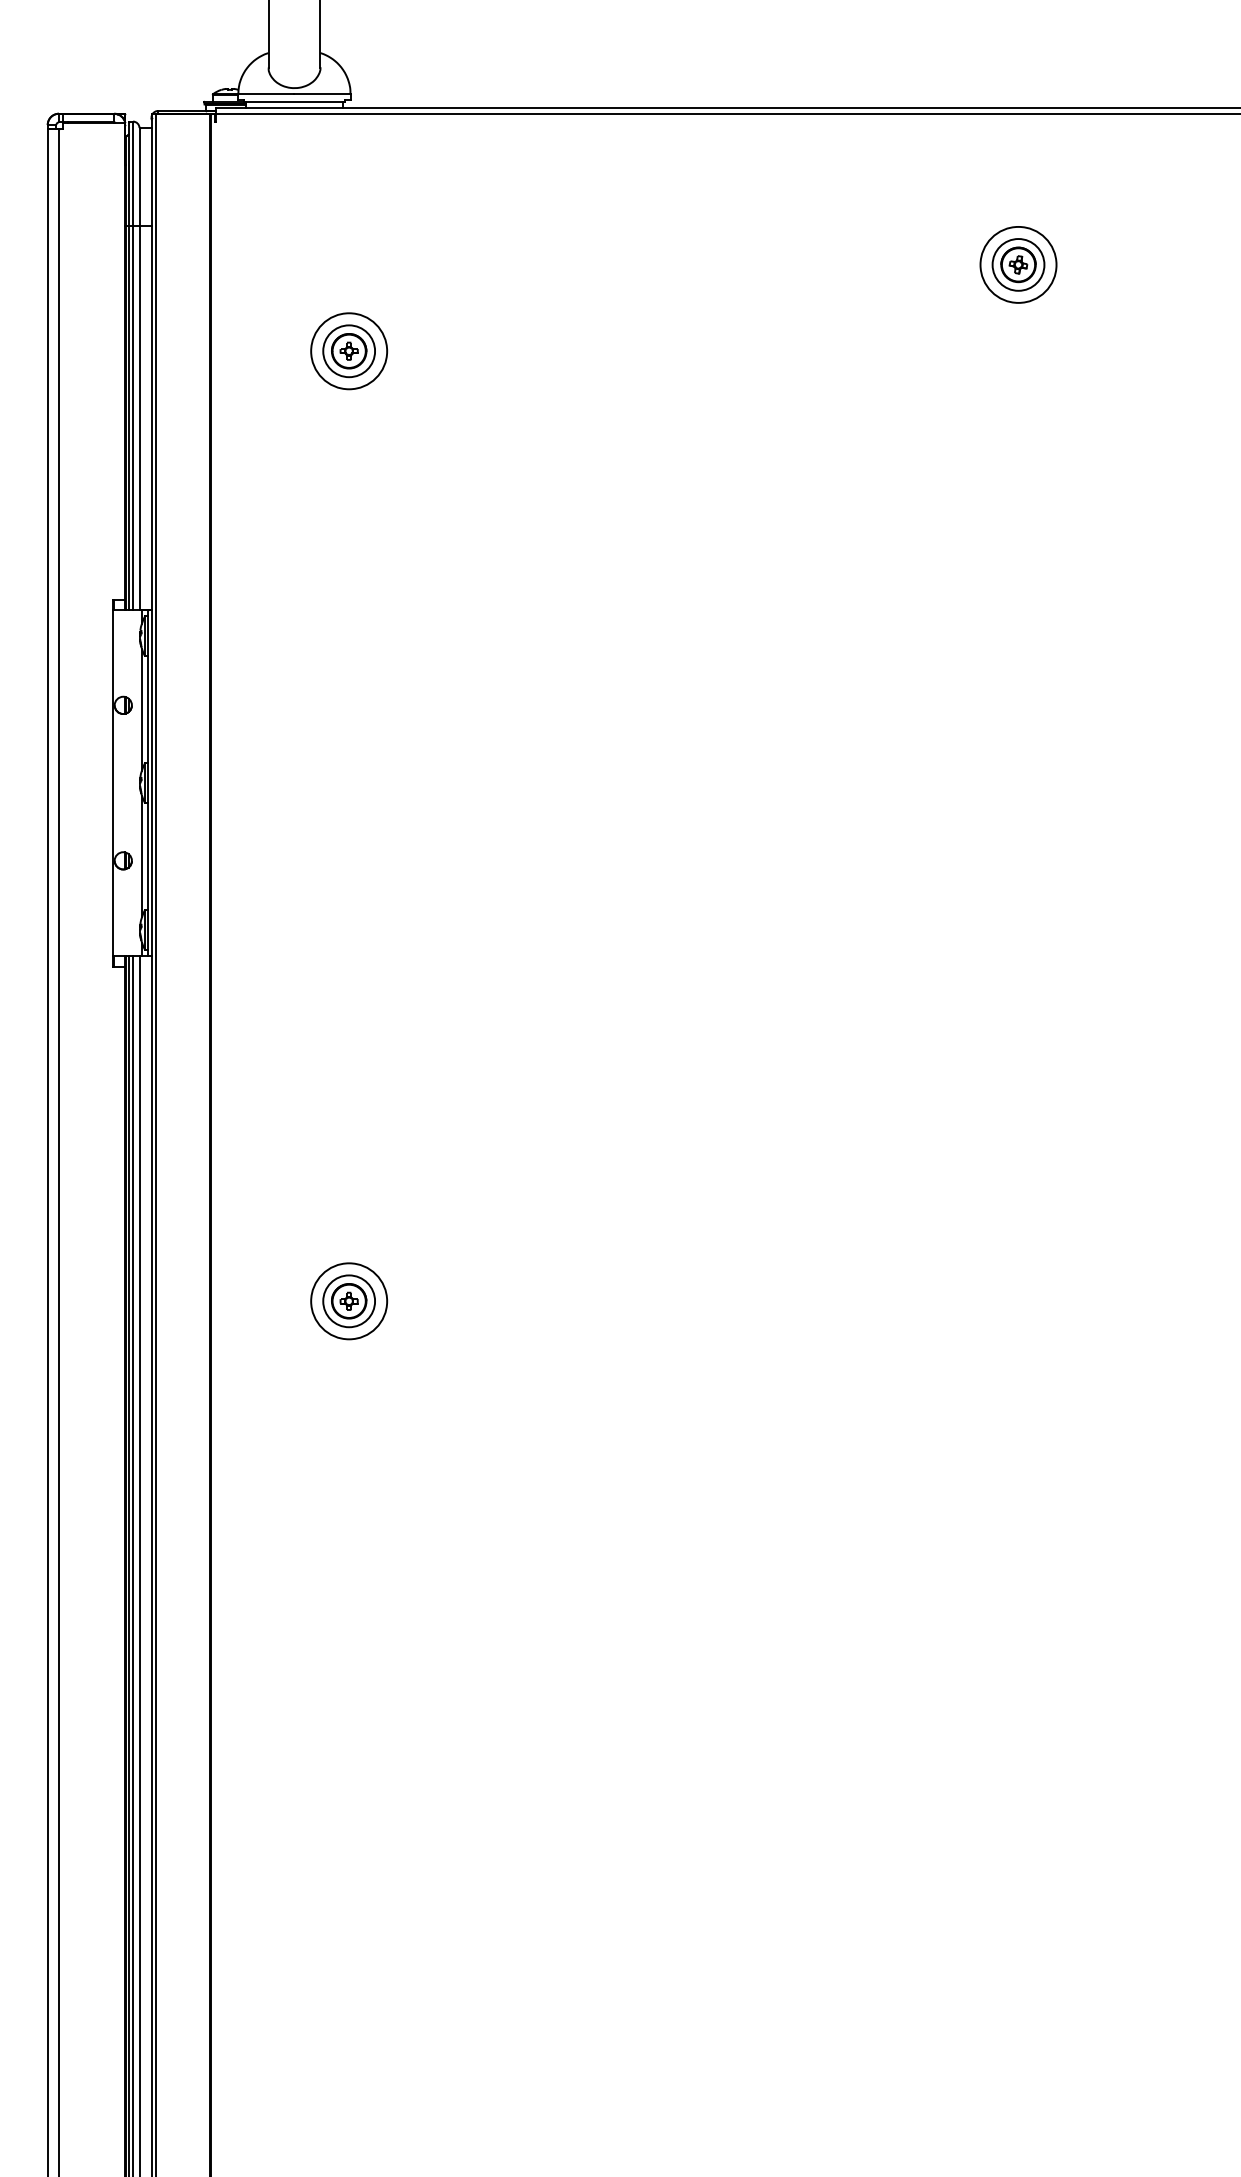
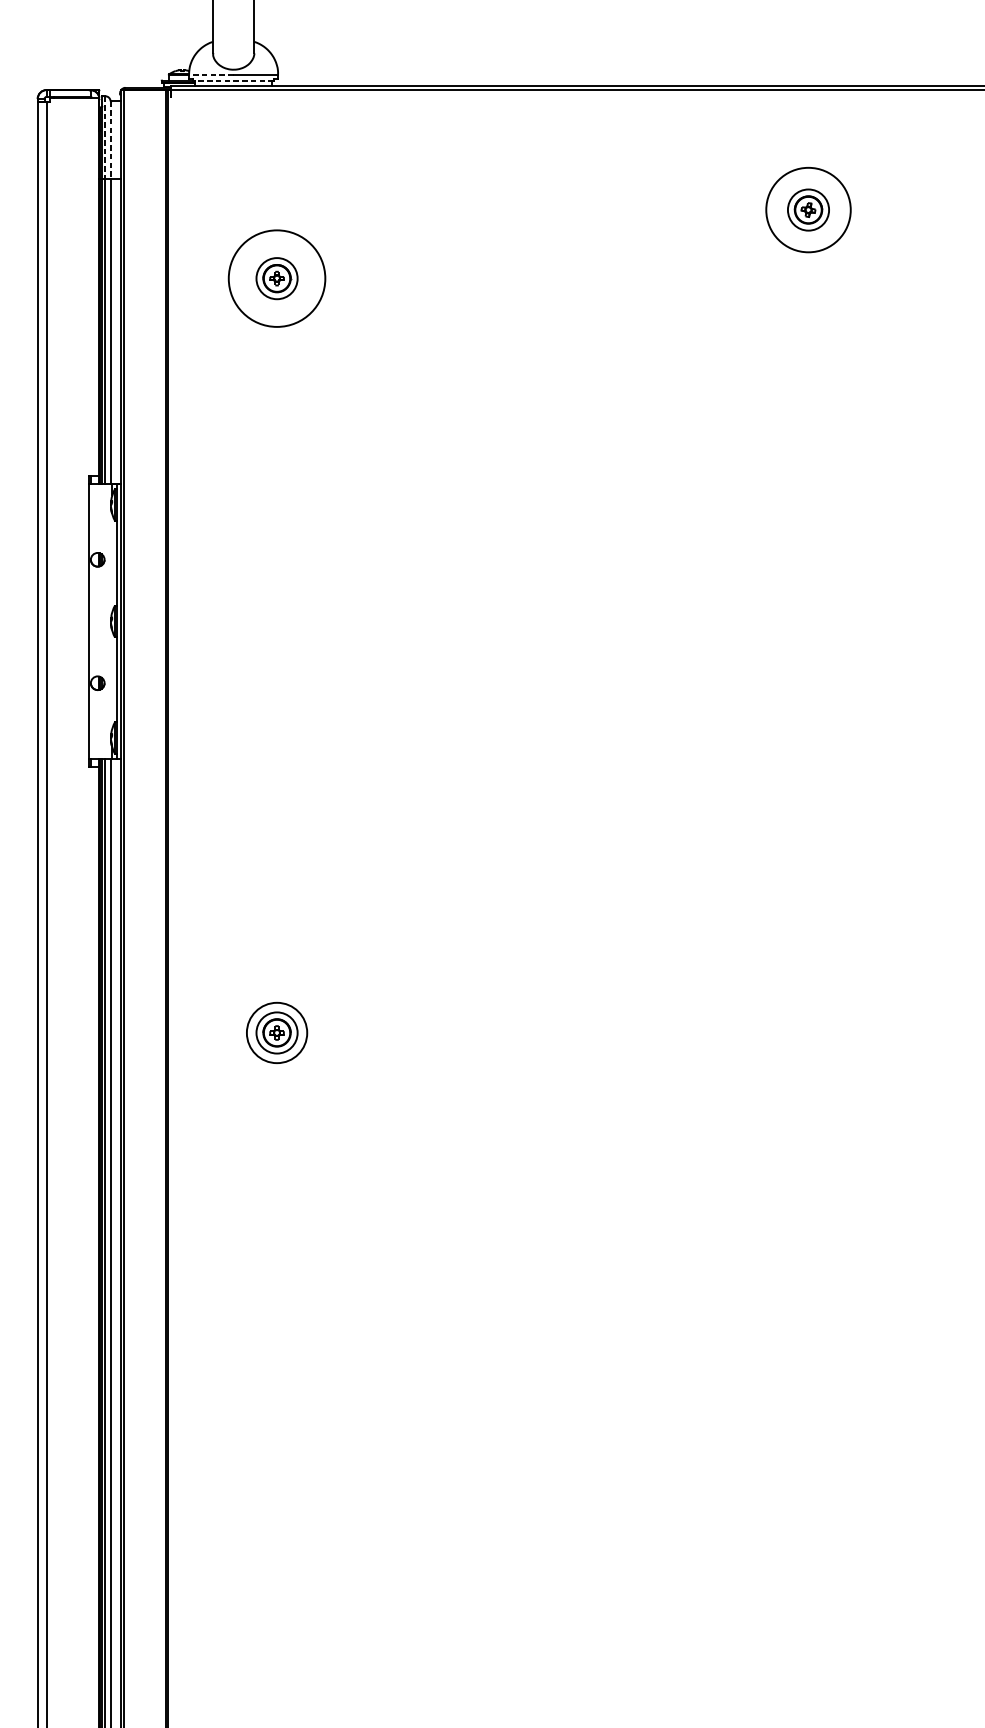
line: (265, 94) -> (210, 74), solid -> dashed
line: (294, 102) -> (233, 81), solid -> dashed
line: (133, 174) -> (105, 138), solid -> dashed
line: (139, 176) -> (110, 139), solid -> dashed
circle: (1018, 264) -> (808, 209), size x1.4
circle: (349, 351) -> (277, 278), size x1.6
line: (141, 709) -> (112, 563), removed
line: (141, 856) -> (112, 679), removed

